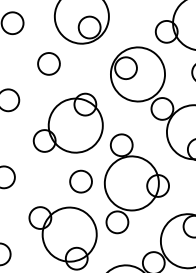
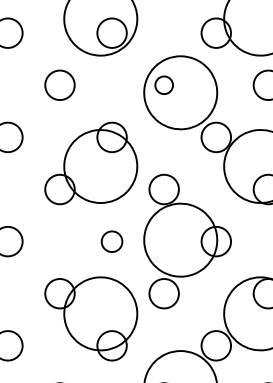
circle: (125, 68) -> (163, 85), size x0.6
circle: (80, 181) -> (111, 241), size x0.7

